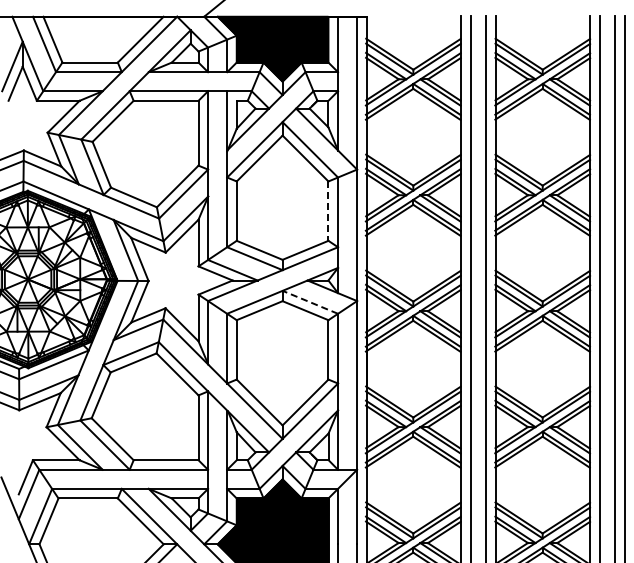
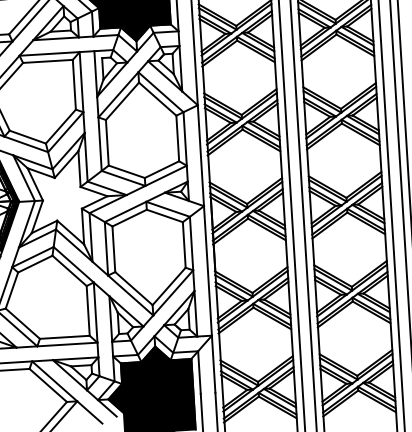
line: (328, 211) -> (177, 138), dashed -> solid
line: (310, 302) -> (168, 209), dashed -> solid

